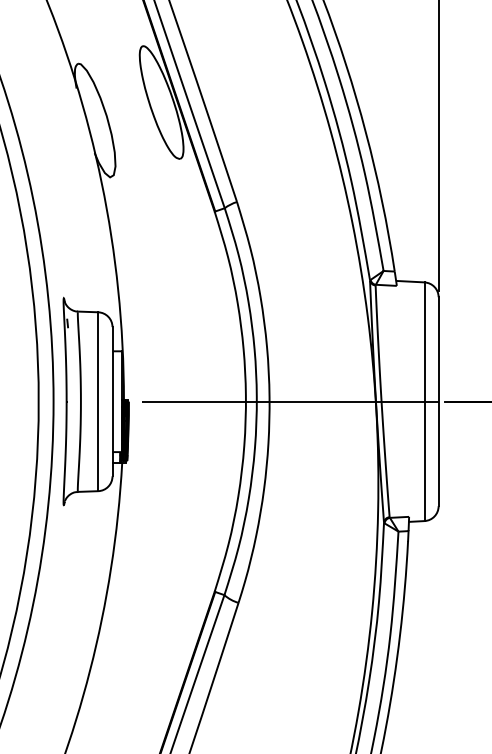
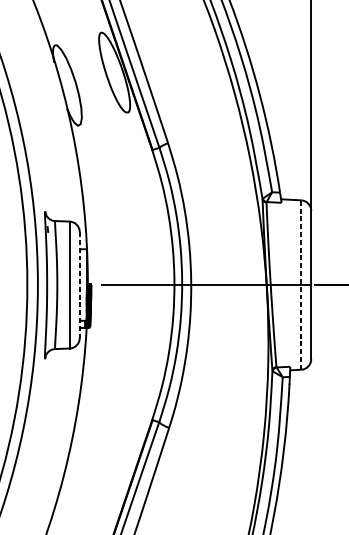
line: (112, 401) -> (79, 284), solid -> dashed
line: (424, 401) -> (301, 284), solid -> dashed

